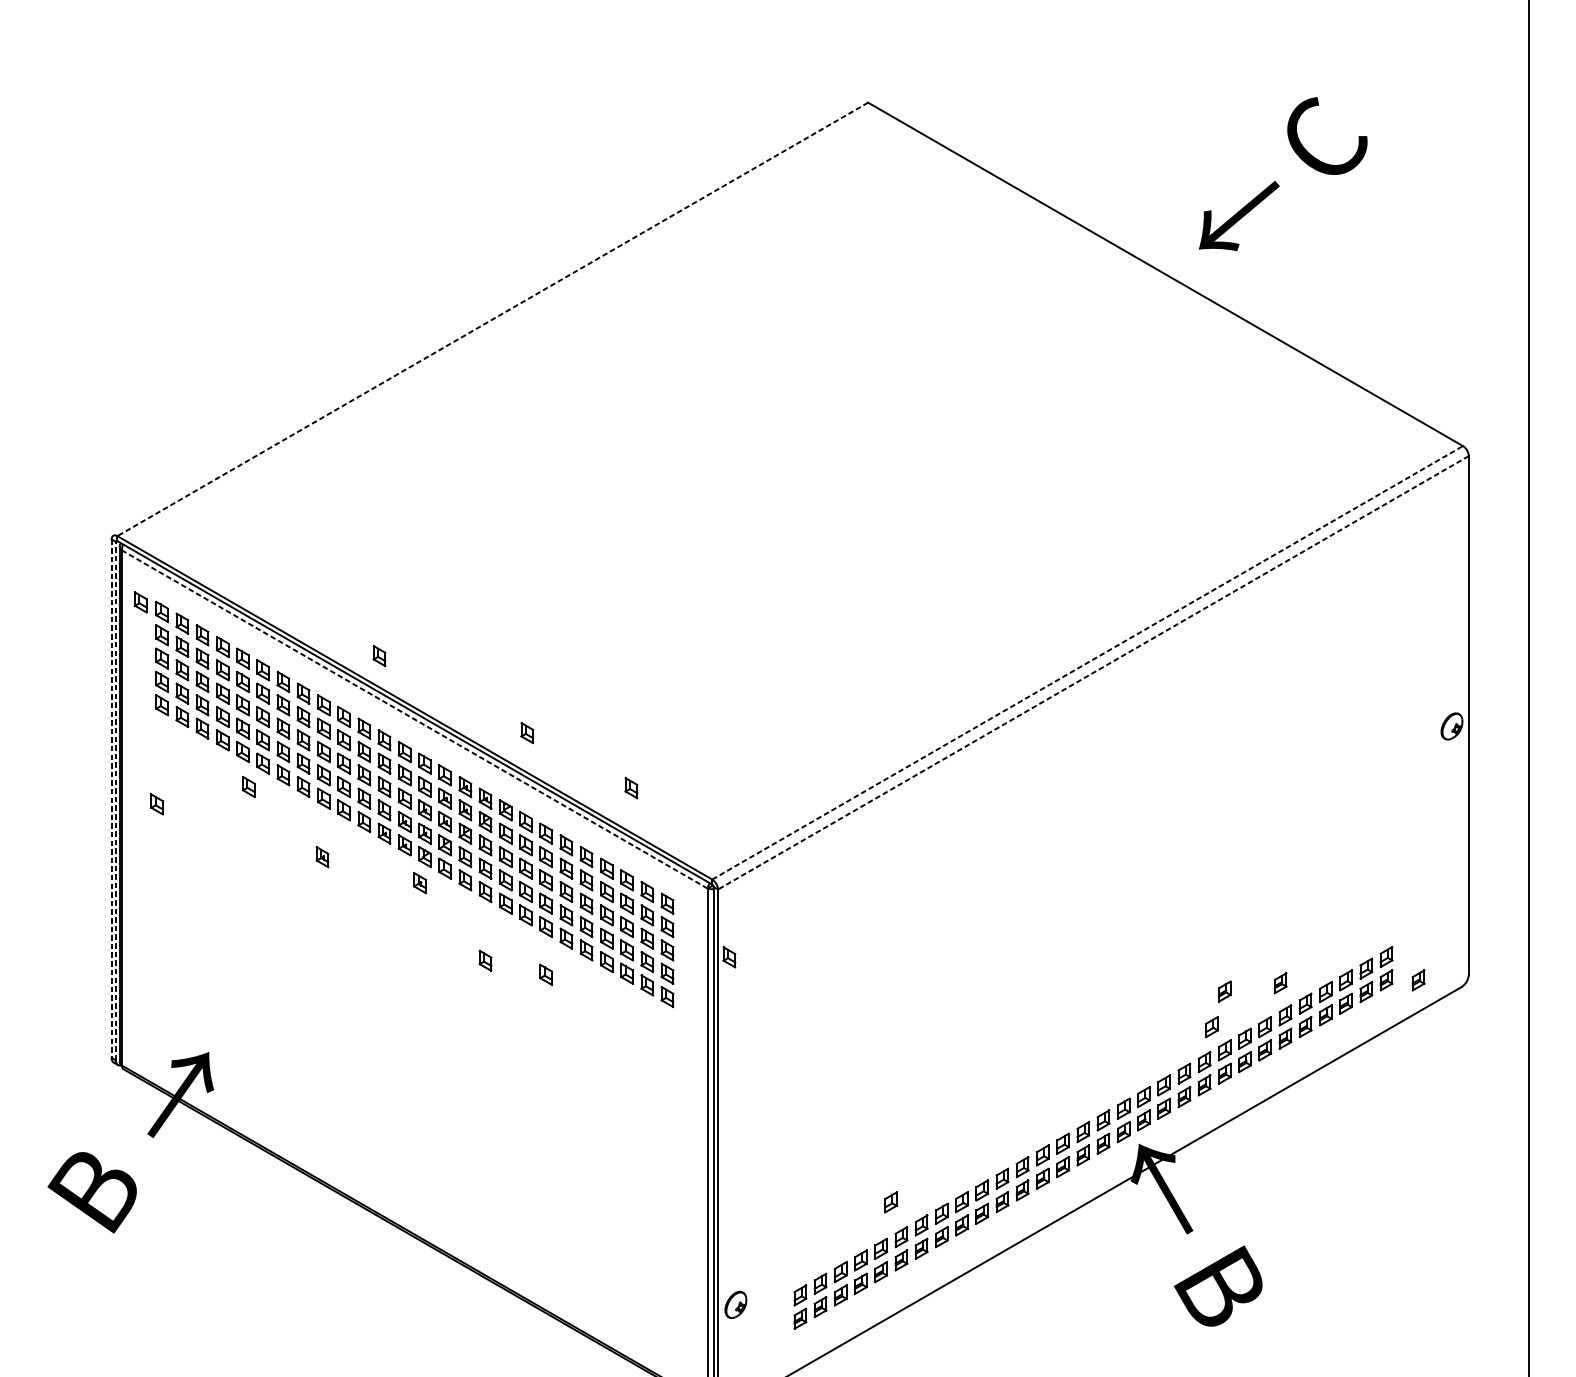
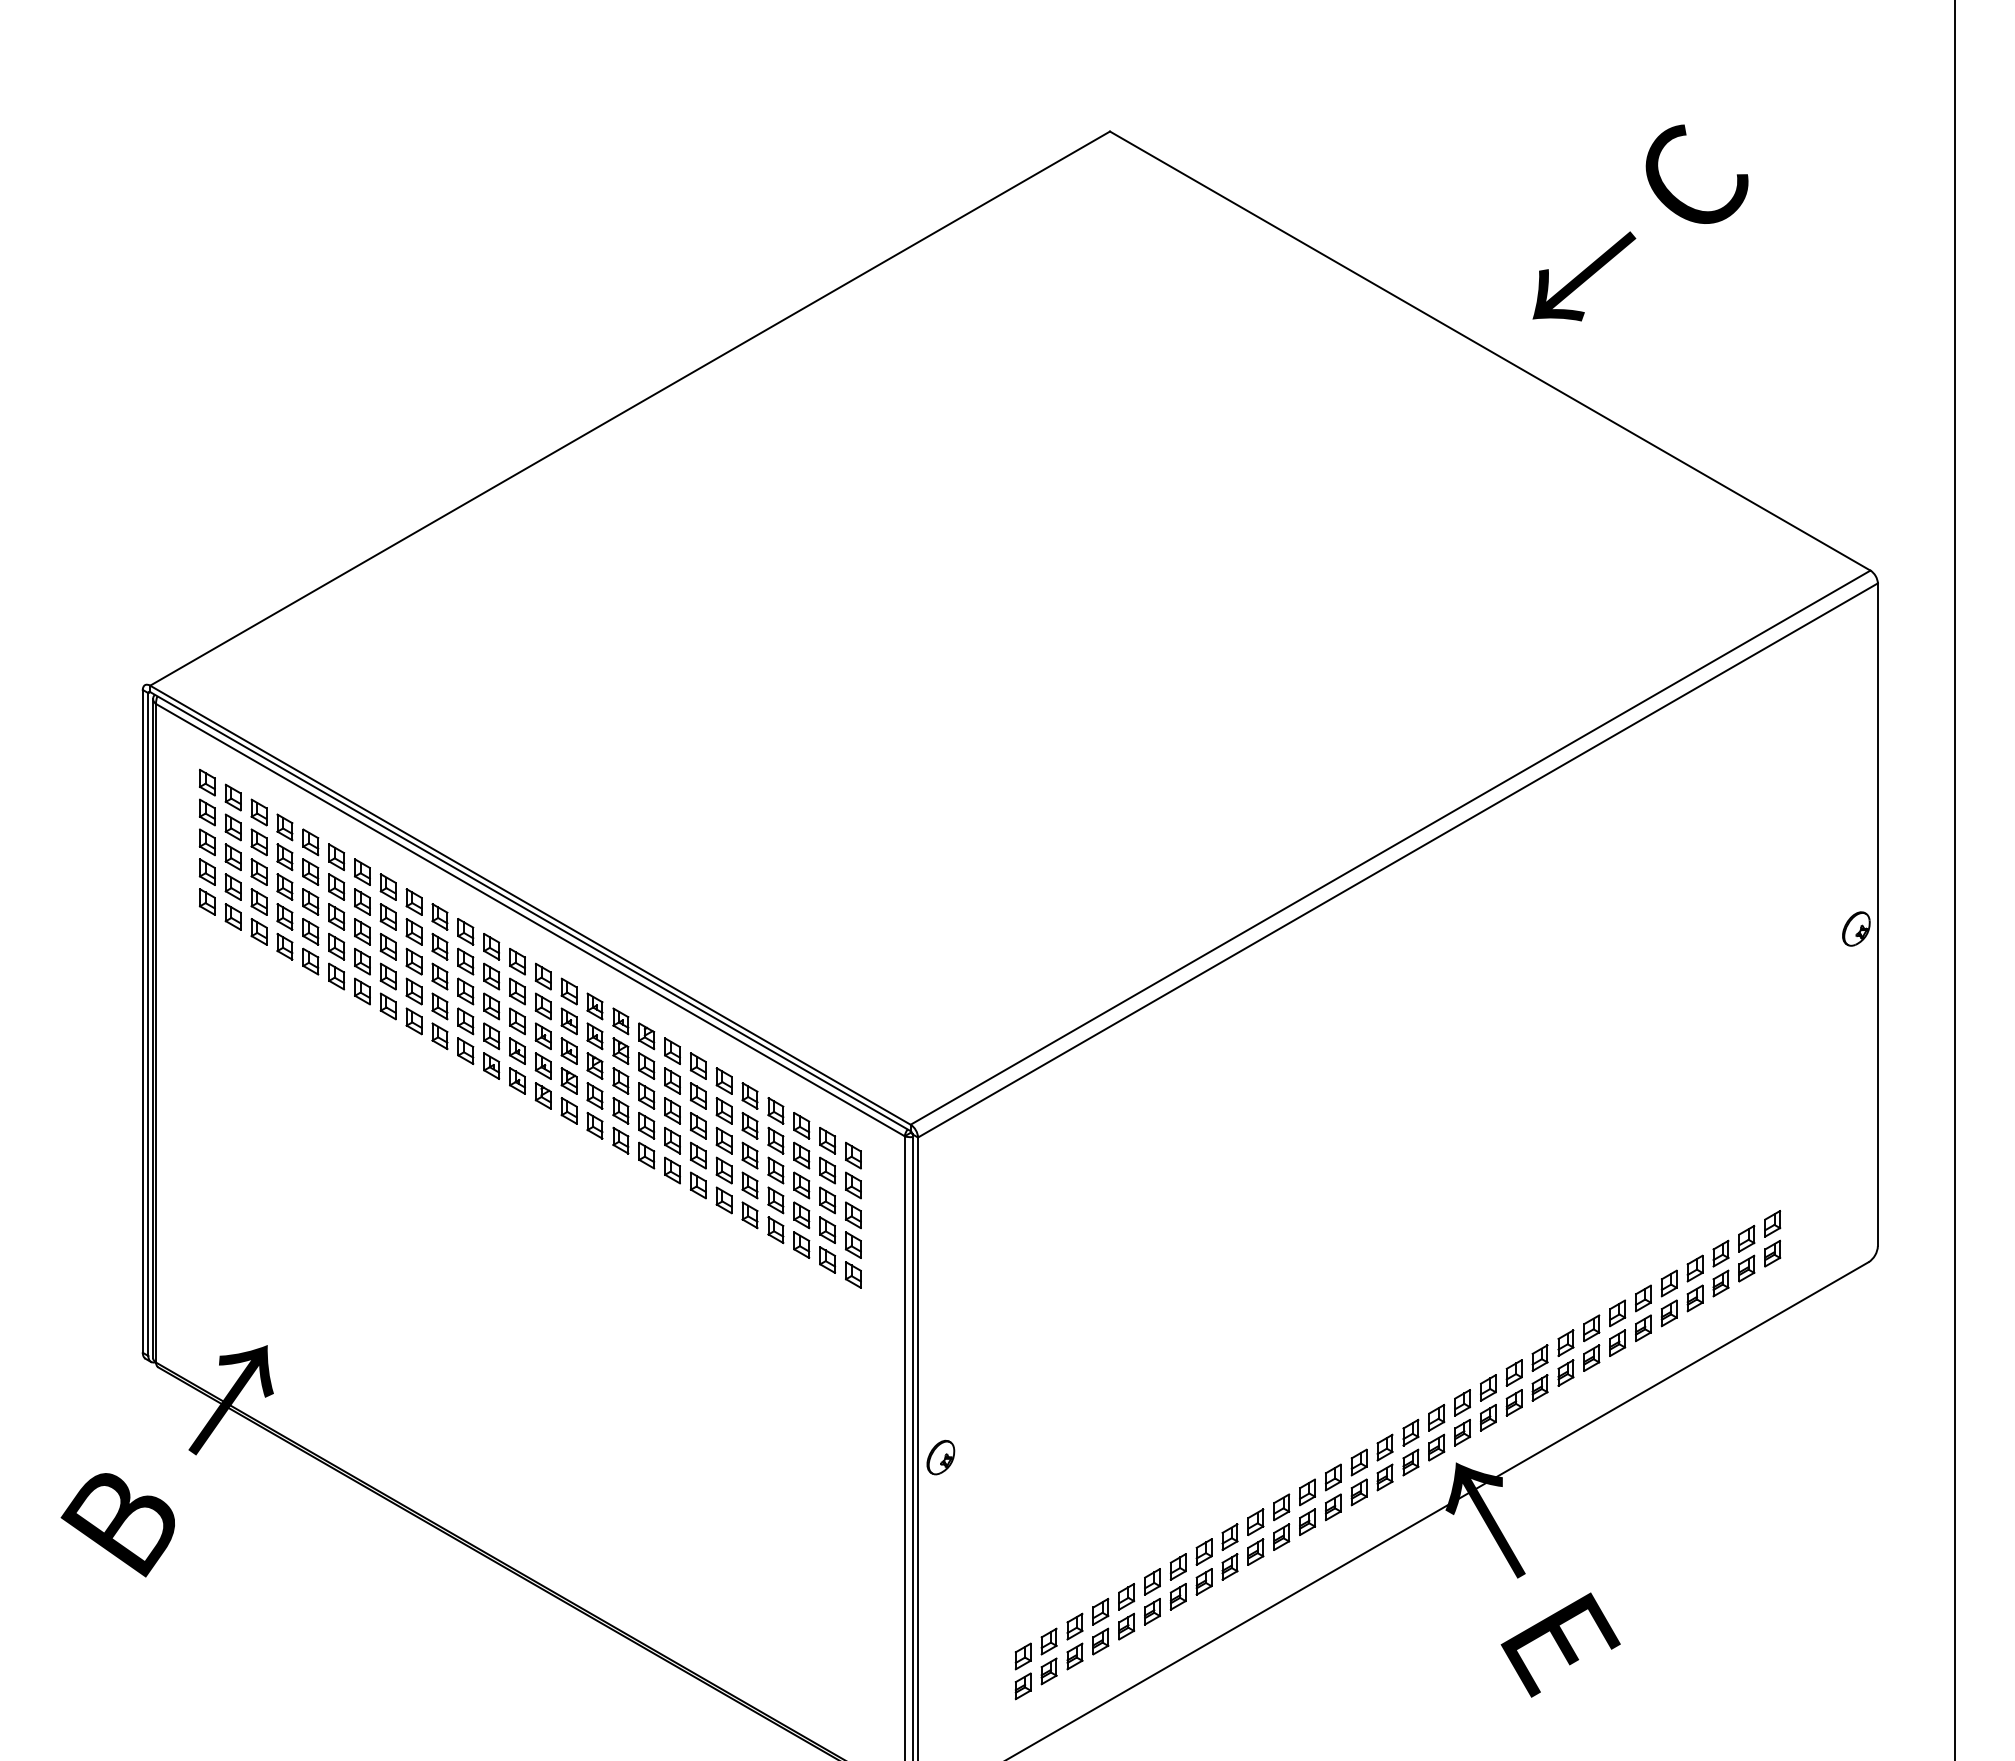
line: (492, 319) -> (629, 408), dashed -> solid
part: (140, 602) -> (179, 770), removed
part: (378, 655) -> (484, 838), removed
line: (1088, 662) -> (1391, 847), dashed -> solid
line: (1093, 672) -> (1397, 860), dashed -> solid
line: (414, 719) -> (530, 919), dashed -> solid
part: (526, 733) -> (673, 937), removed
part: (248, 787) -> (317, 1006), removed
part: (630, 787) -> (806, 1007), removed
line: (111, 798) -> (142, 1021), dashed -> solid
line: (116, 801) -> (148, 1024), dashed -> solid
part: (156, 804) -> (200, 1028), removed
part: (322, 856) -> (412, 1095), removed
part: (419, 883) -> (536, 1129), removed
part: (729, 957) -> (932, 1224), removed
part: (485, 960) -> (620, 1228), removed
part: (546, 974) -> (698, 1246), removed
part: (1418, 980) -> (1813, 1253), removed
part: (1280, 983) -> (1636, 1257), removed
part: (1224, 991) -> (1565, 1267), removed
part: (1211, 1027) -> (1549, 1313), removed
part: (890, 1202) -> (1138, 1537), removed
text: (1226, 1293) -> (1568, 1653), B -> E
part: (735, 1304) -> (940, 1457), moved

